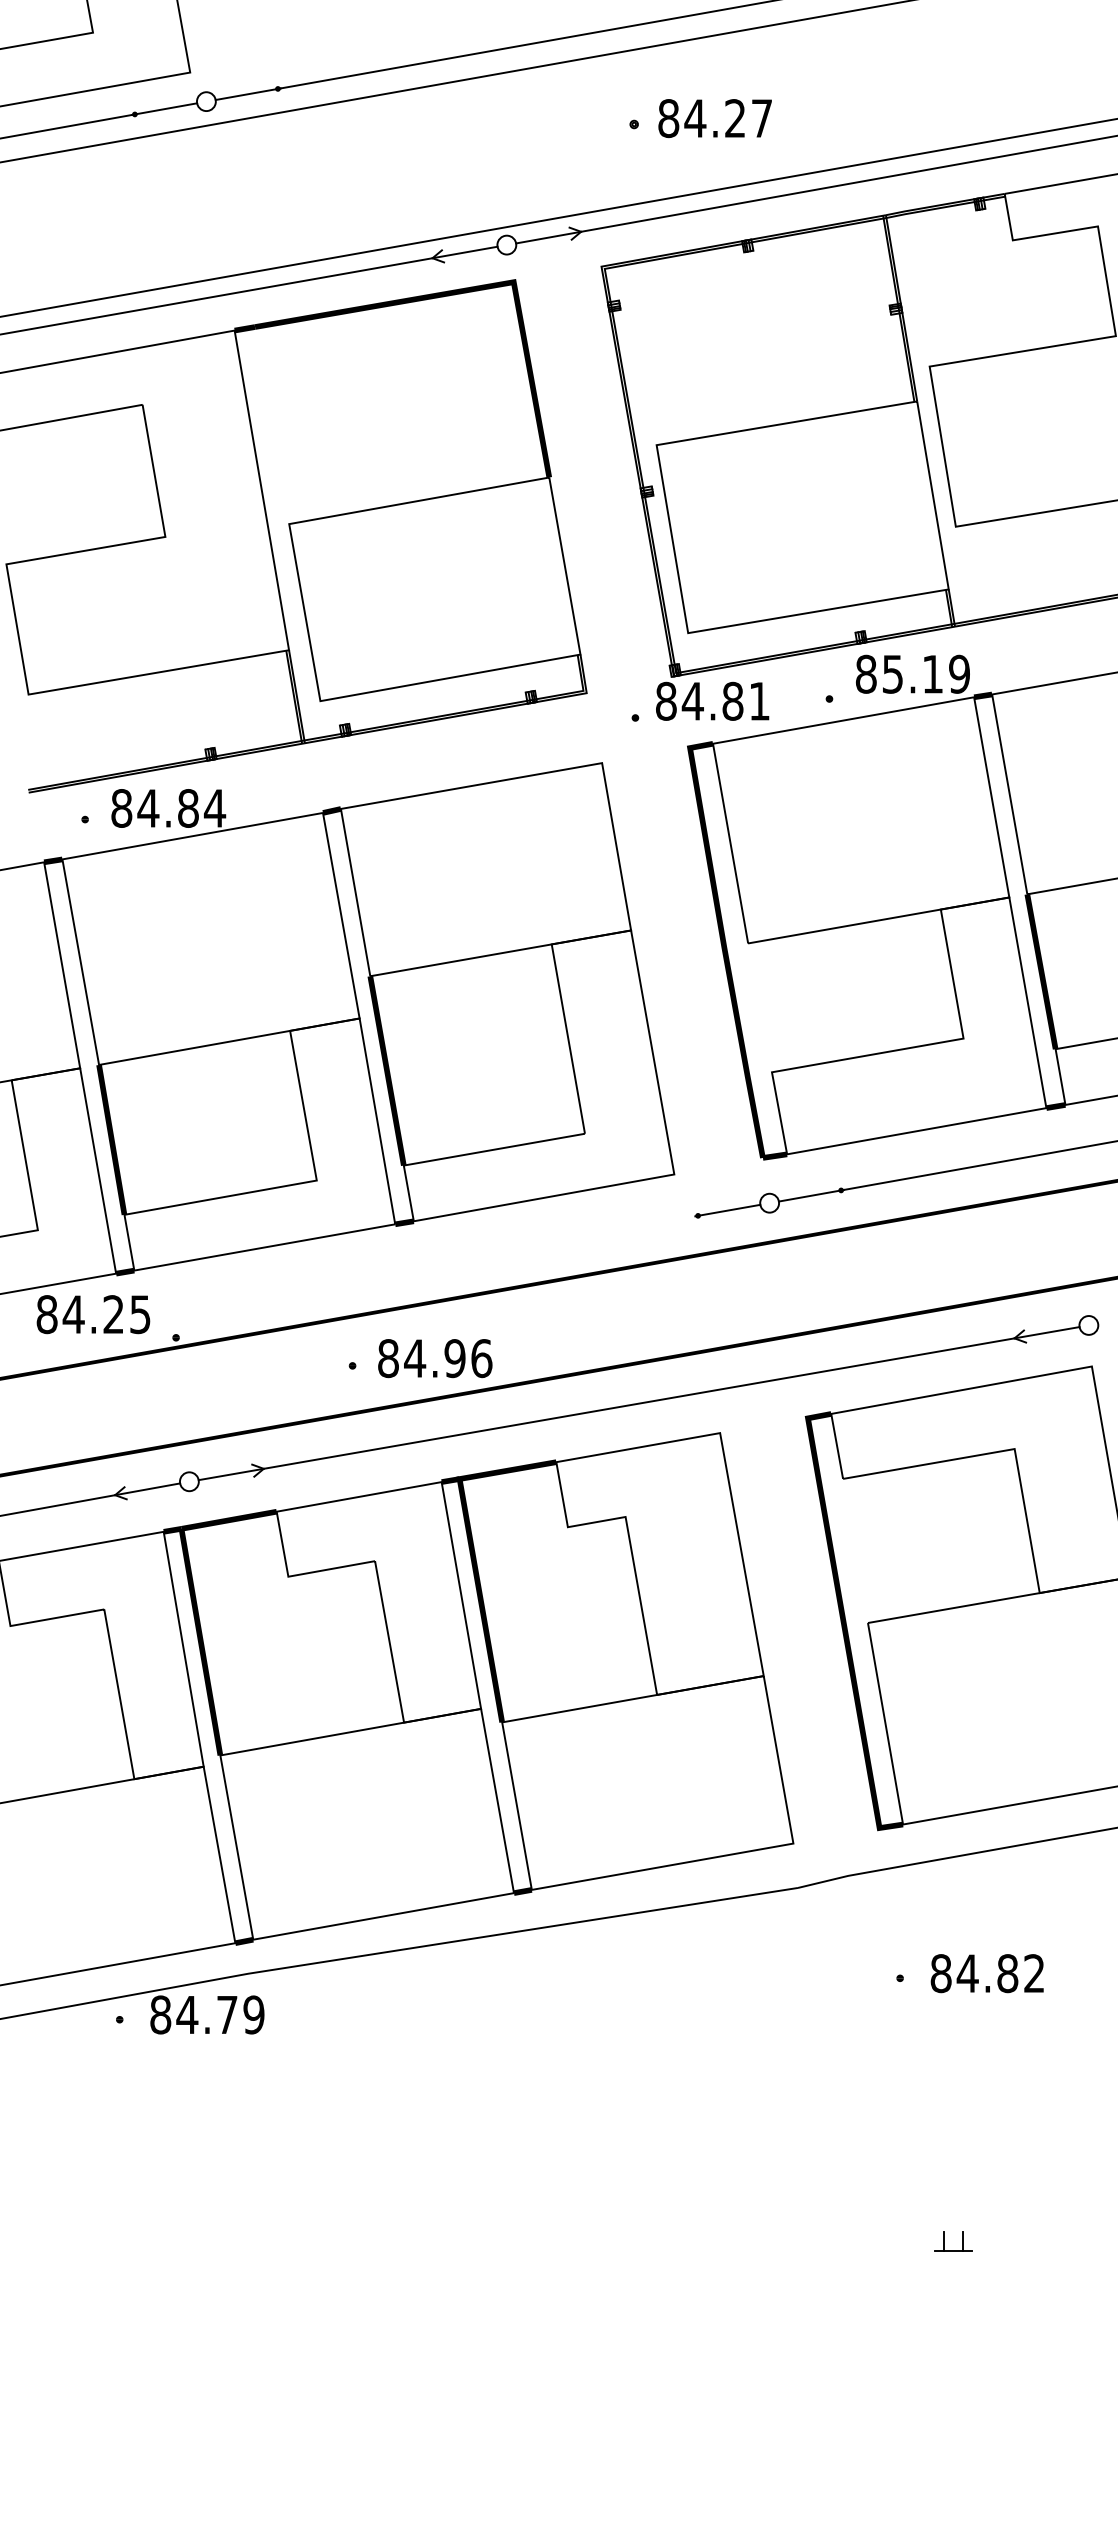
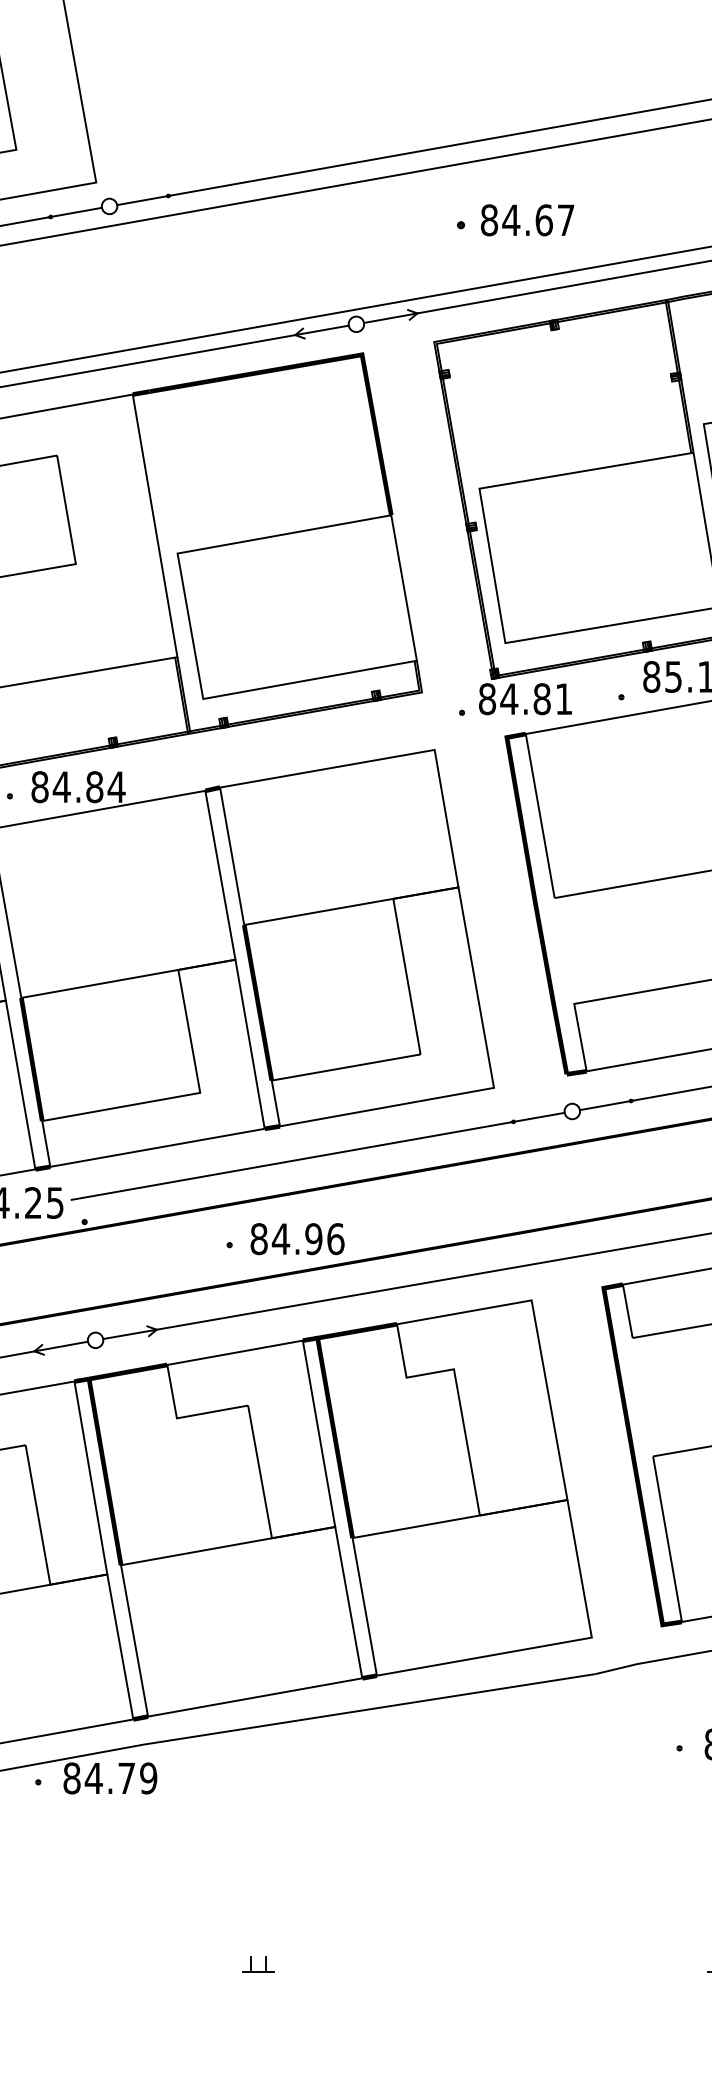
text: (735, 118) -> (544, 220), 84.27 -> 84.67
line: (427, 1263) -> (291, 1161), added
part: (378, 2241) -> (250, 1964), added

